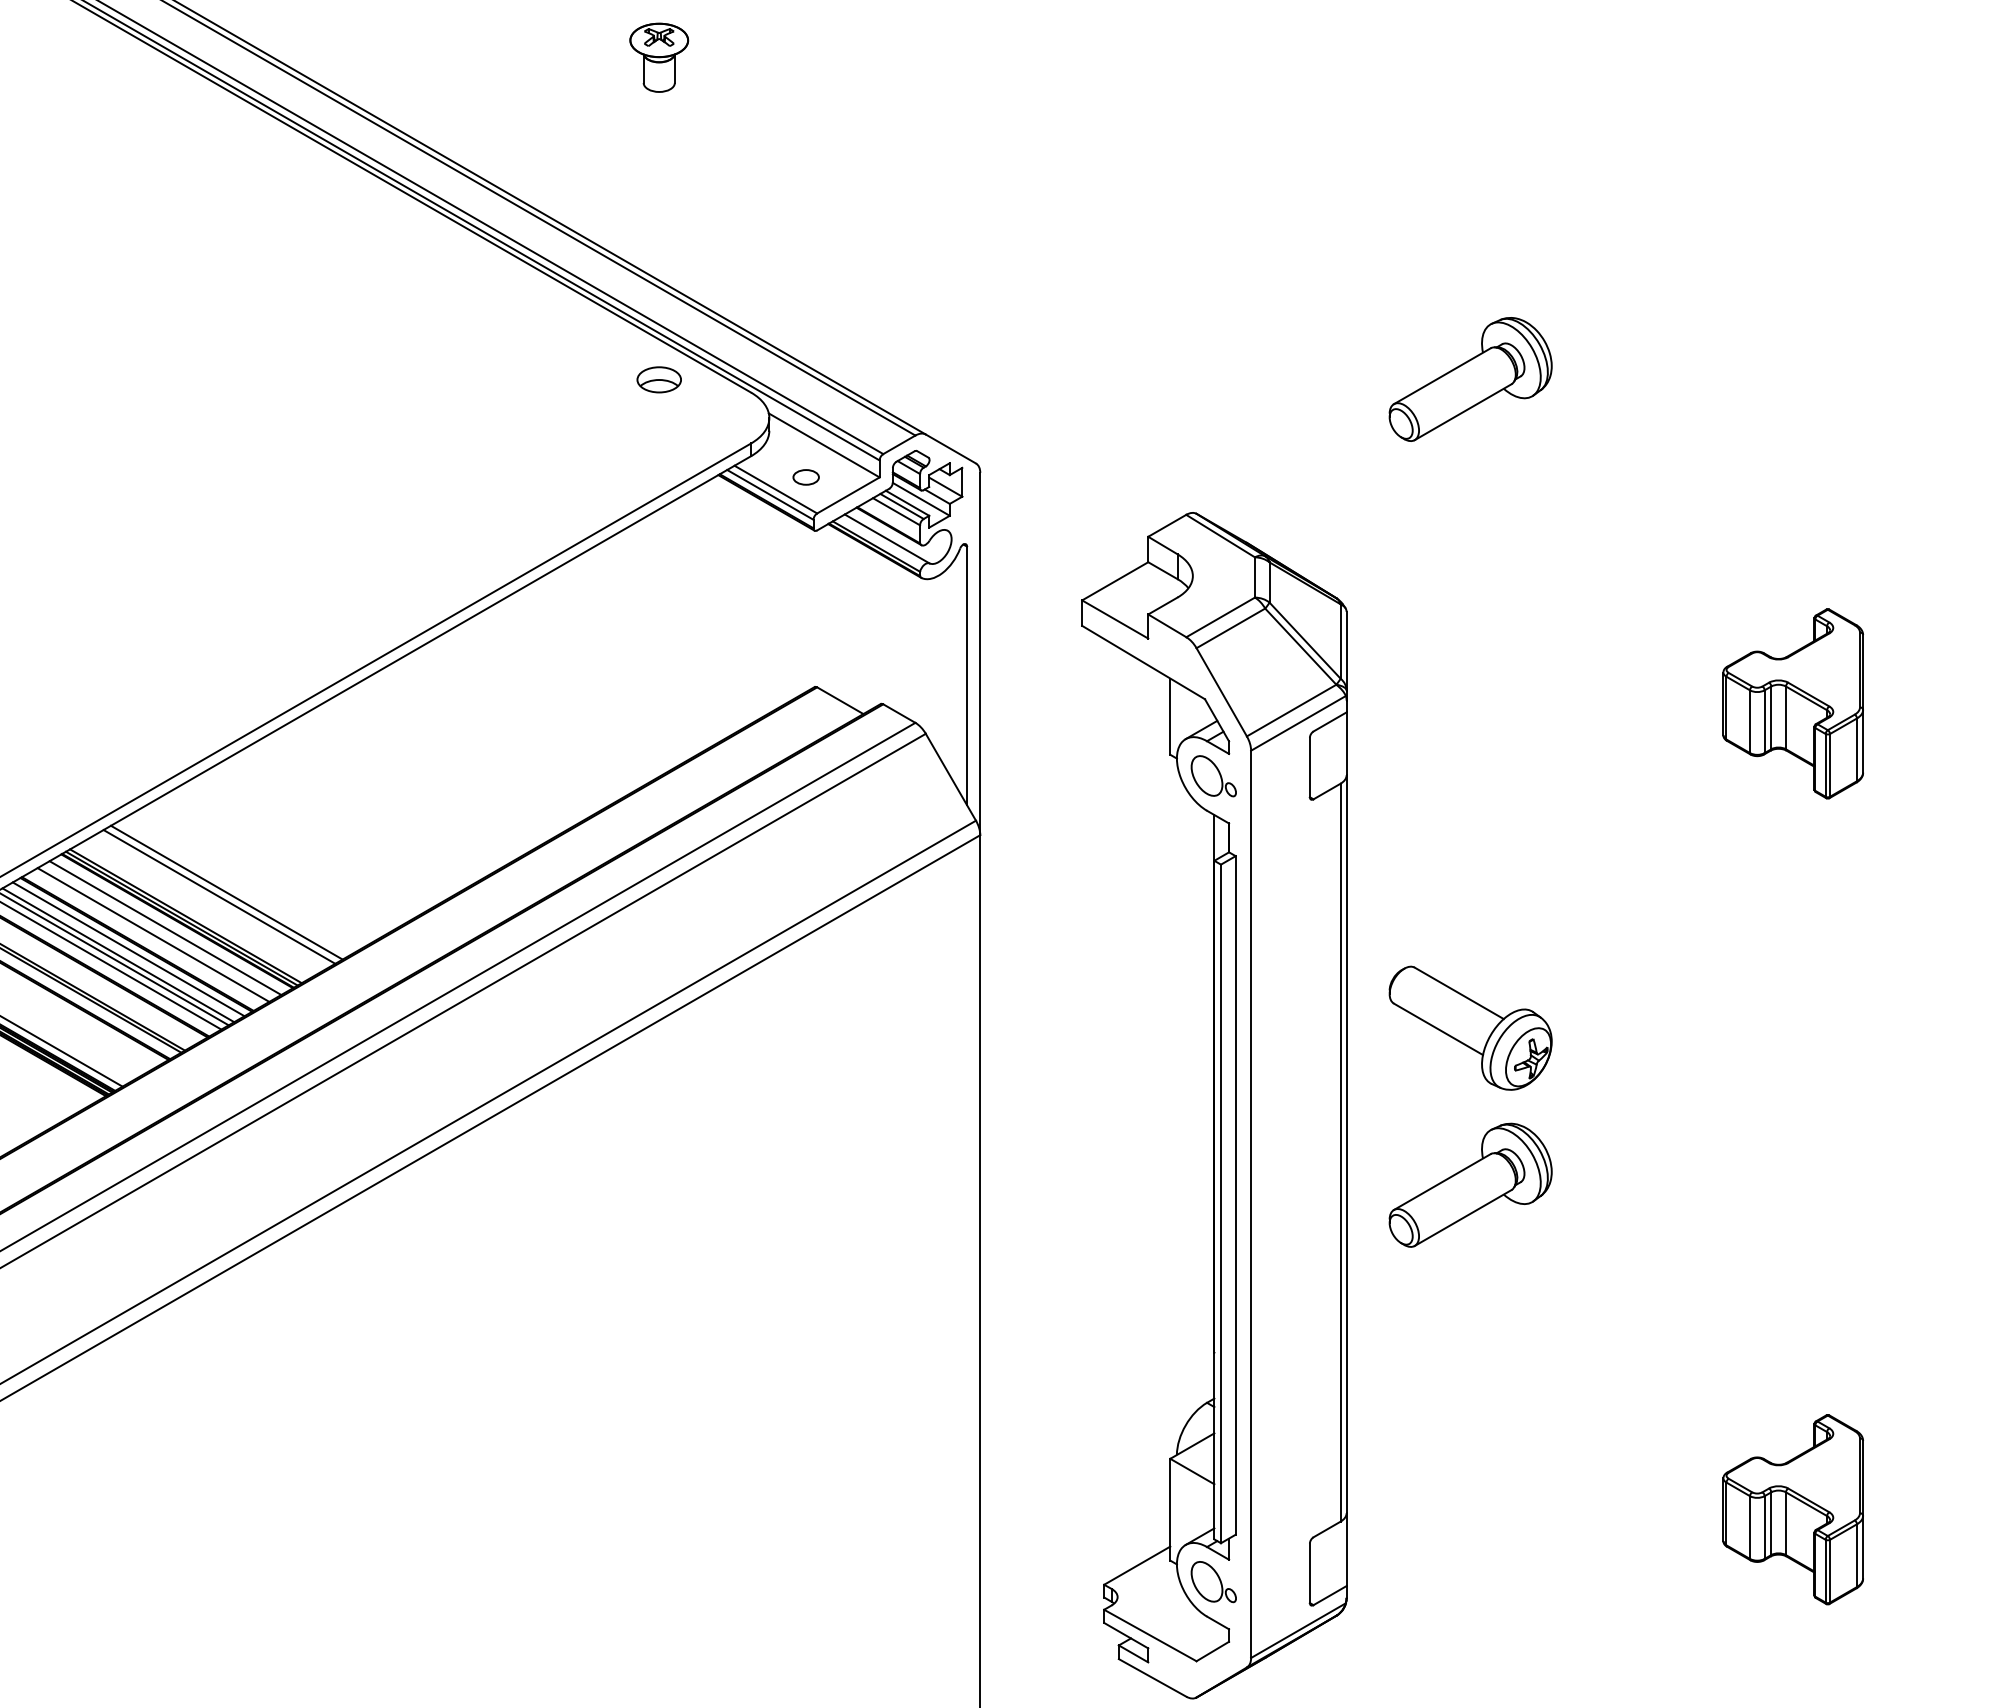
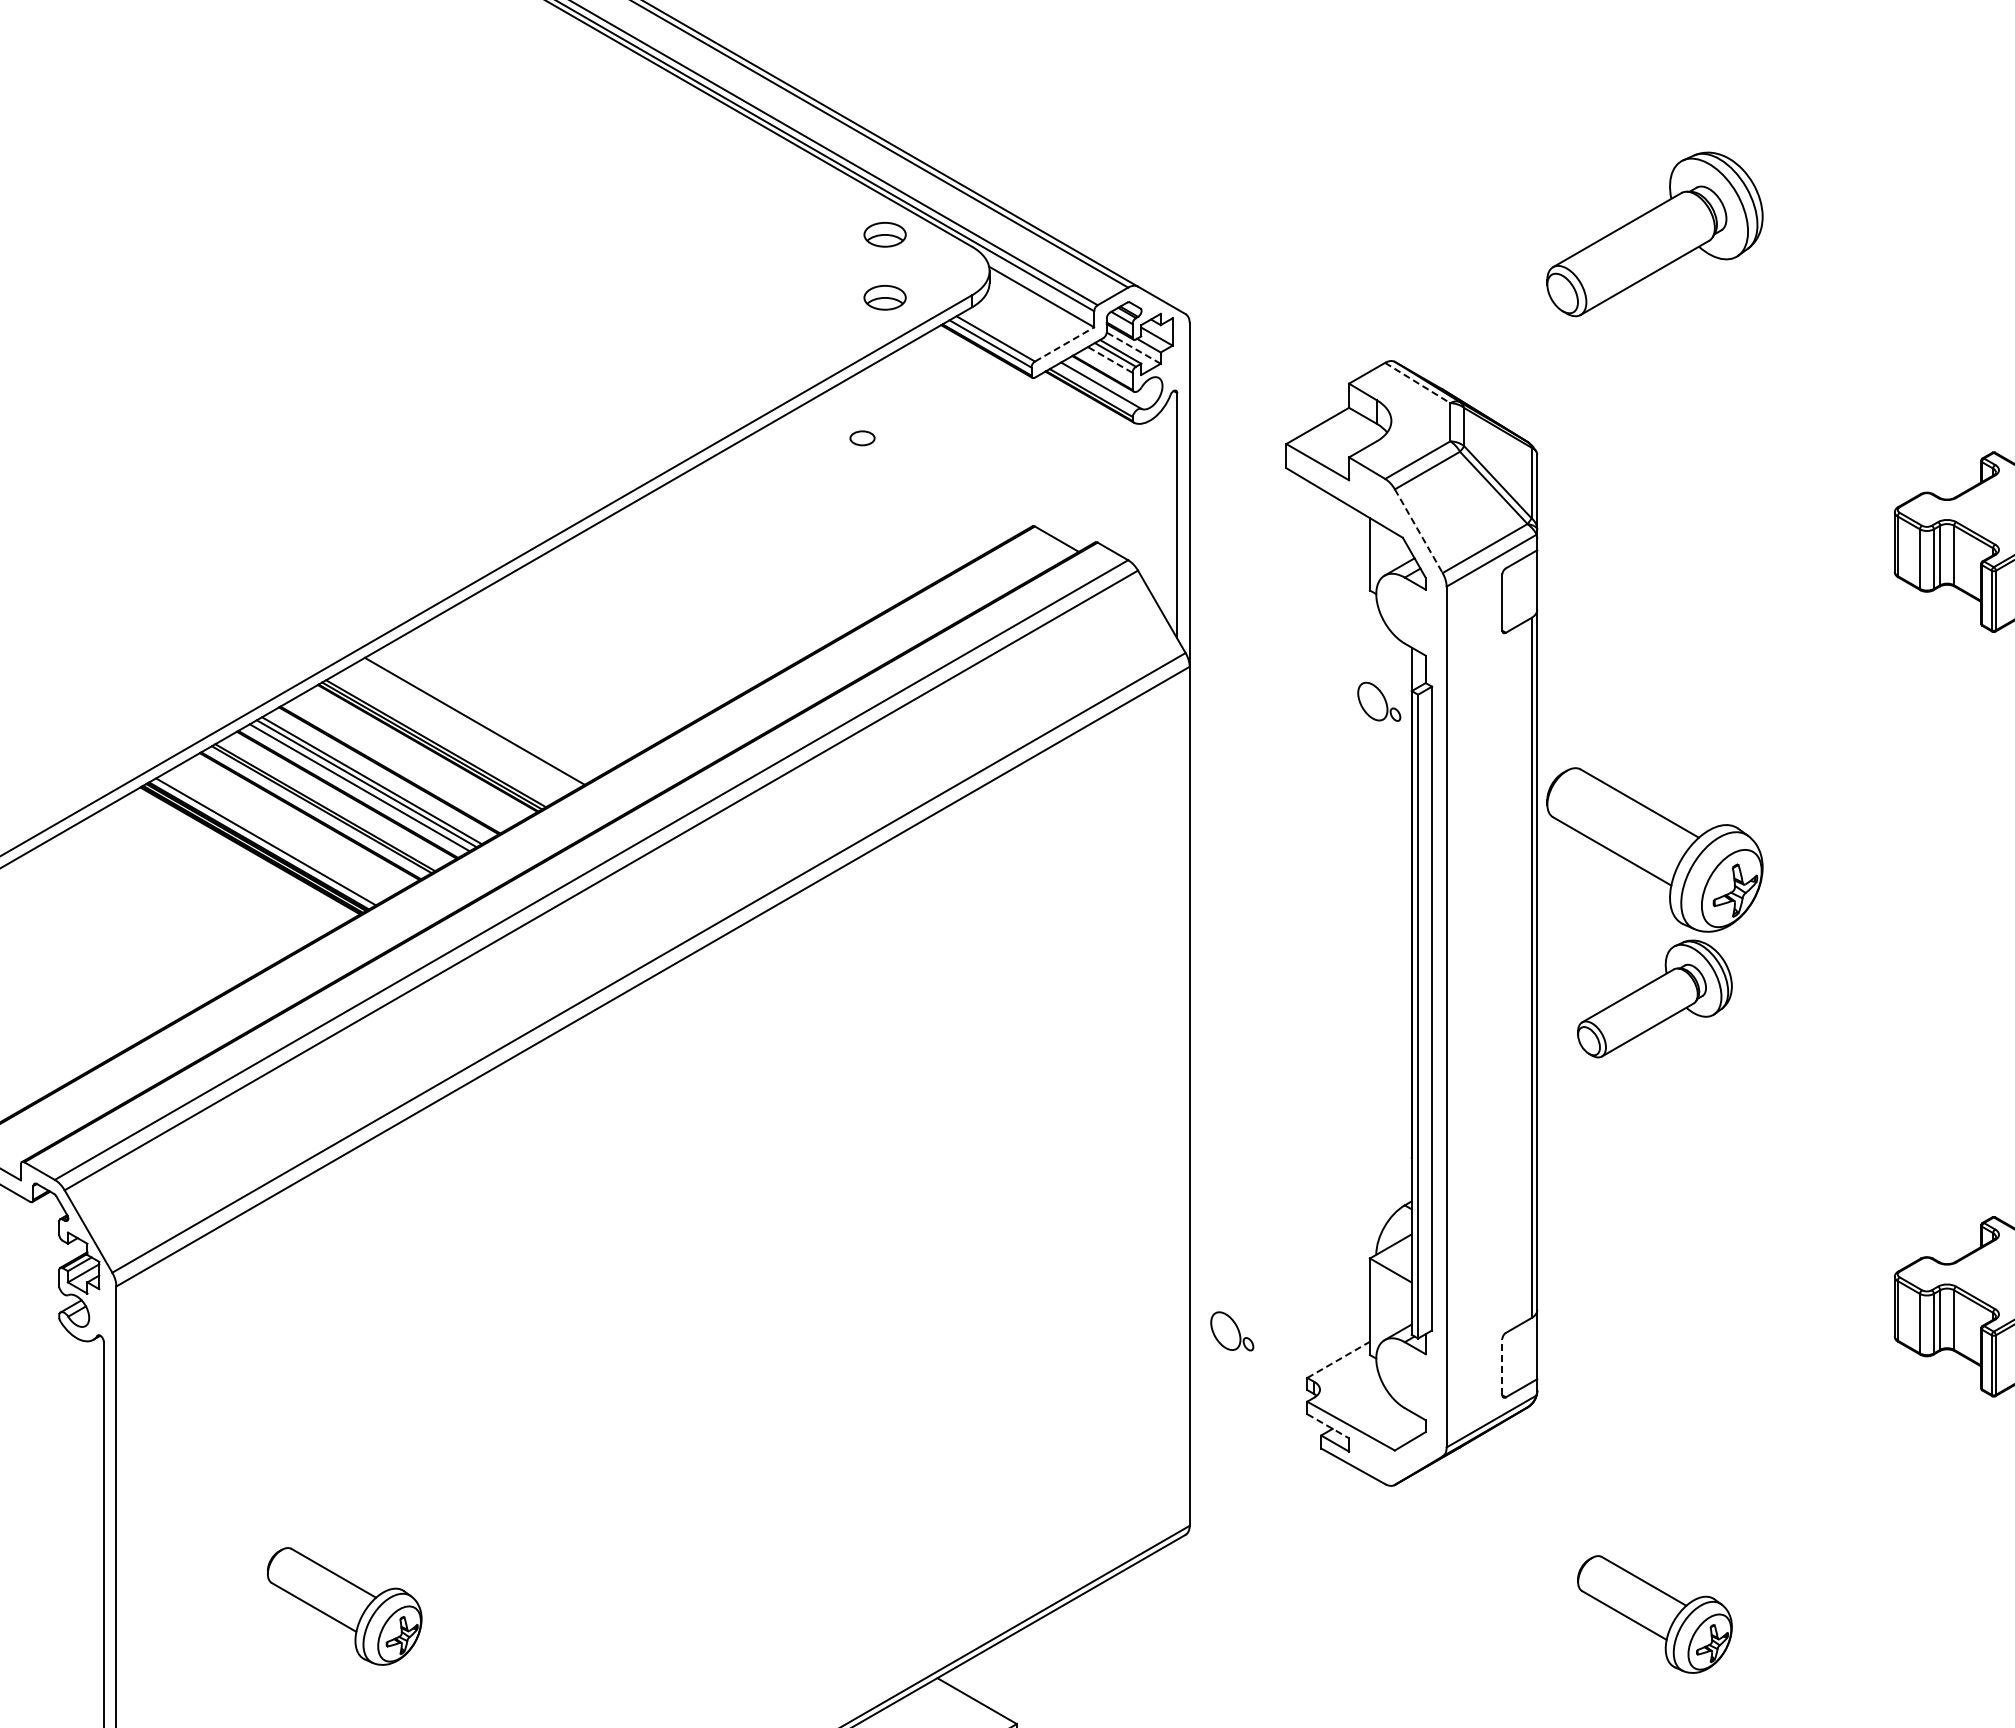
part: (1470, 379) -> (1654, 234), size x1.4
part: (658, 445) -> (884, 297), added
part: (806, 477) -> (862, 438), moved
line: (849, 495) -> (1065, 344), solid -> dashed
line: (921, 498) -> (1133, 347), solid -> dashed
line: (896, 511) -> (1110, 359), solid -> dashed
line: (1221, 536) -> (1418, 383), solid -> dashed
line: (1222, 692) -> (1419, 531), solid -> dashed
part: (1214, 775) -> (1379, 701), moved
line: (219, 896) -> (467, 724), removed
line: (165, 927) -> (416, 754), removed
line: (153, 935) -> (405, 761), removed
line: (128, 948) -> (381, 774), removed
part: (1470, 1027) -> (1654, 849), size x1.4
line: (1138, 1565) -> (1339, 1359), solid -> dashed
line: (1309, 1572) -> (1502, 1366), solid -> dashed
part: (1214, 1582) -> (1232, 1331), moved
line: (1126, 1635) -> (1328, 1426), solid -> dashed

